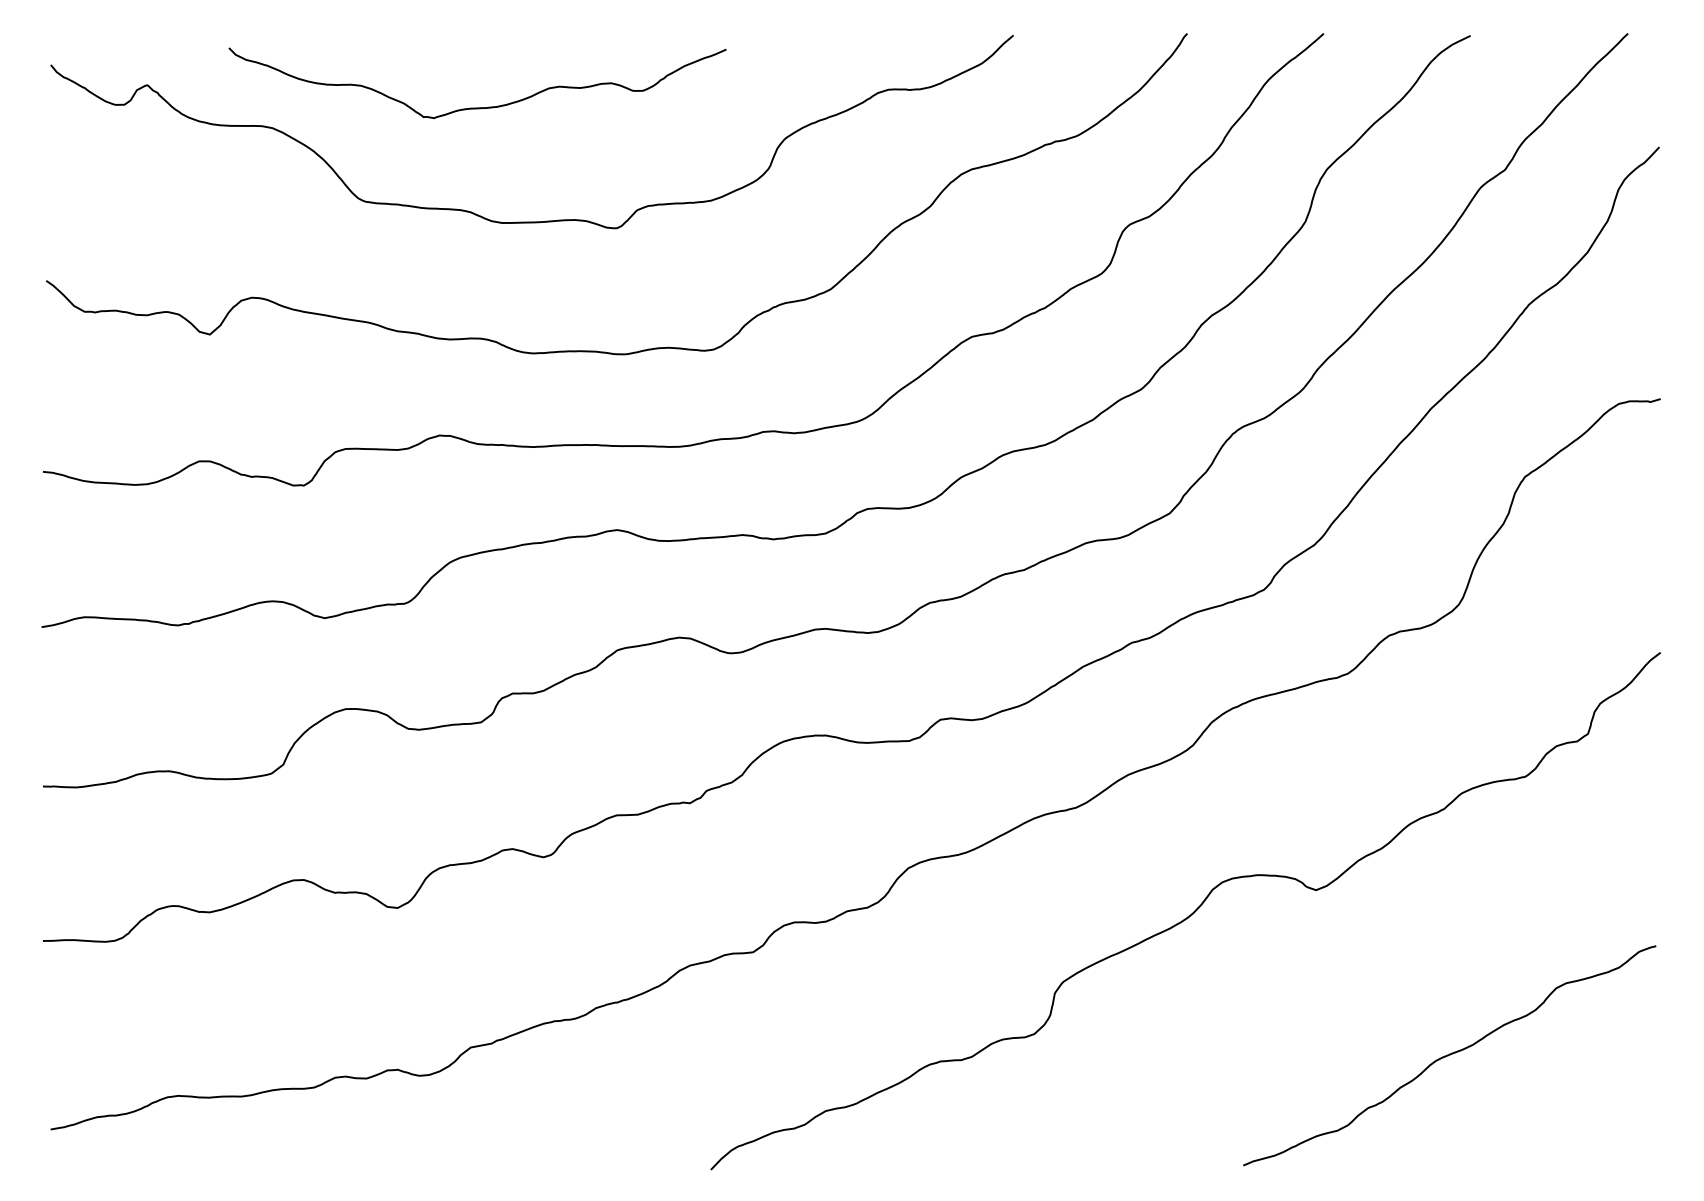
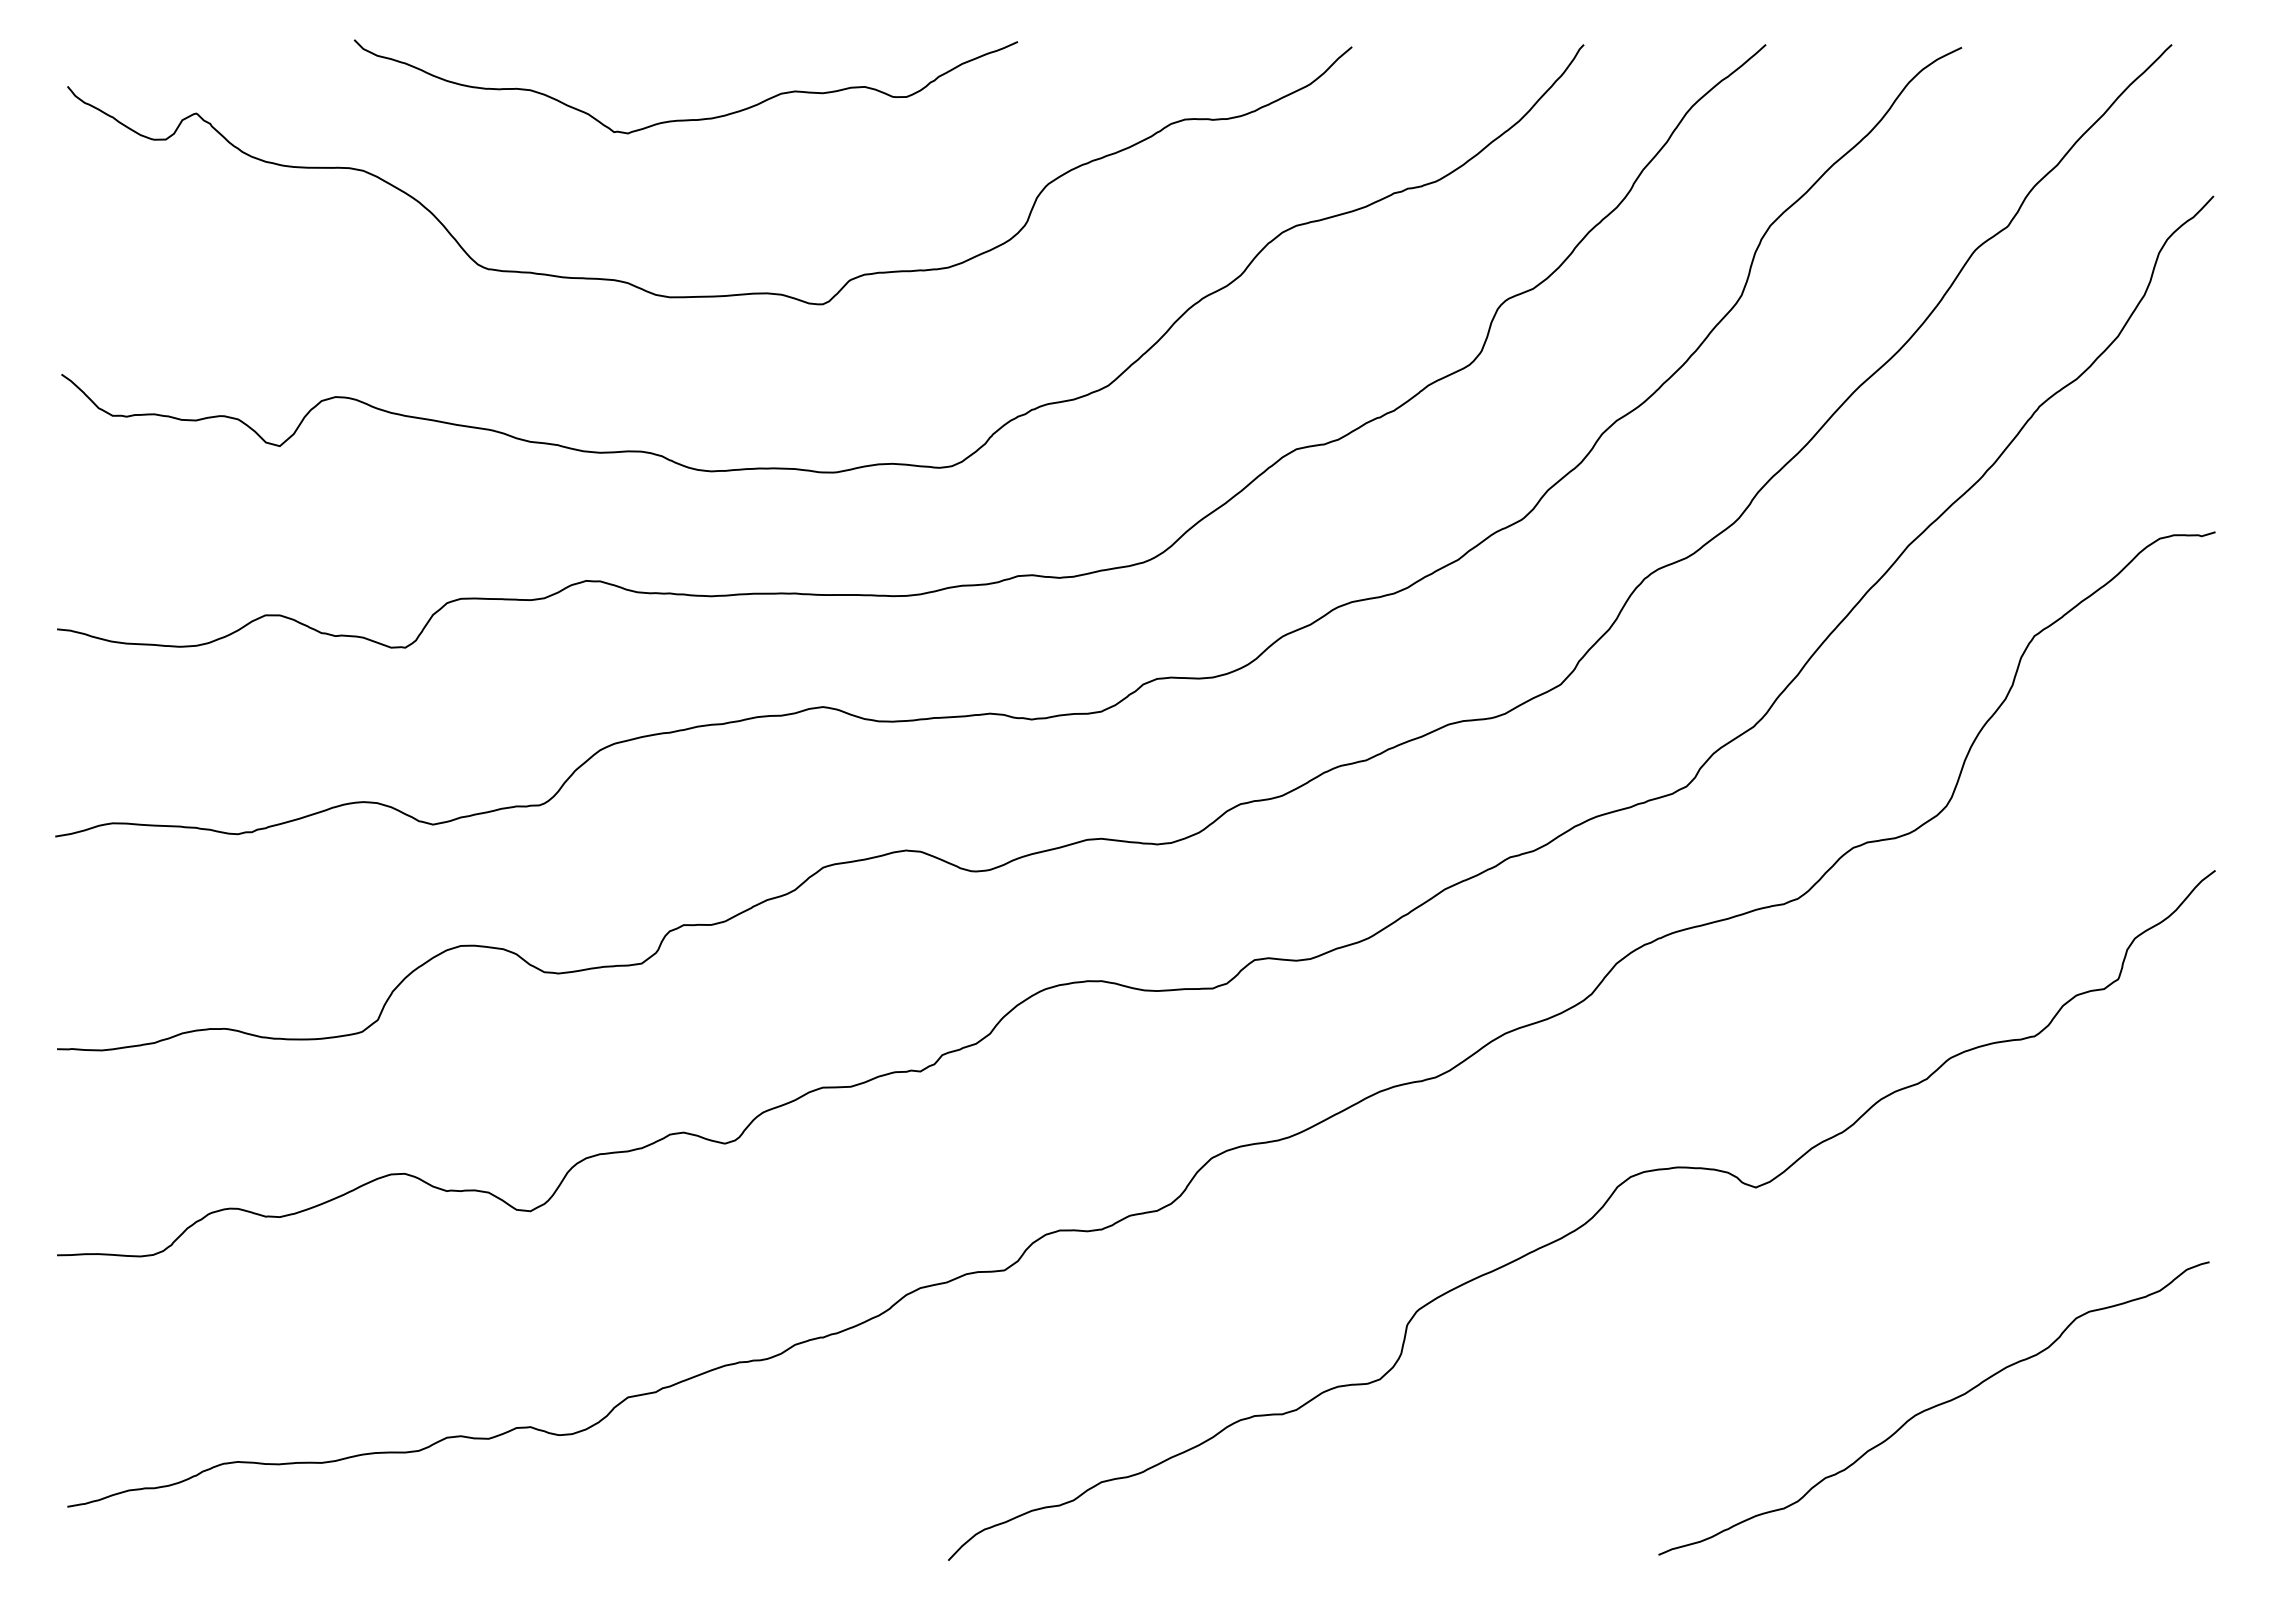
curve: (477, 107) -> (685, 119), moved

